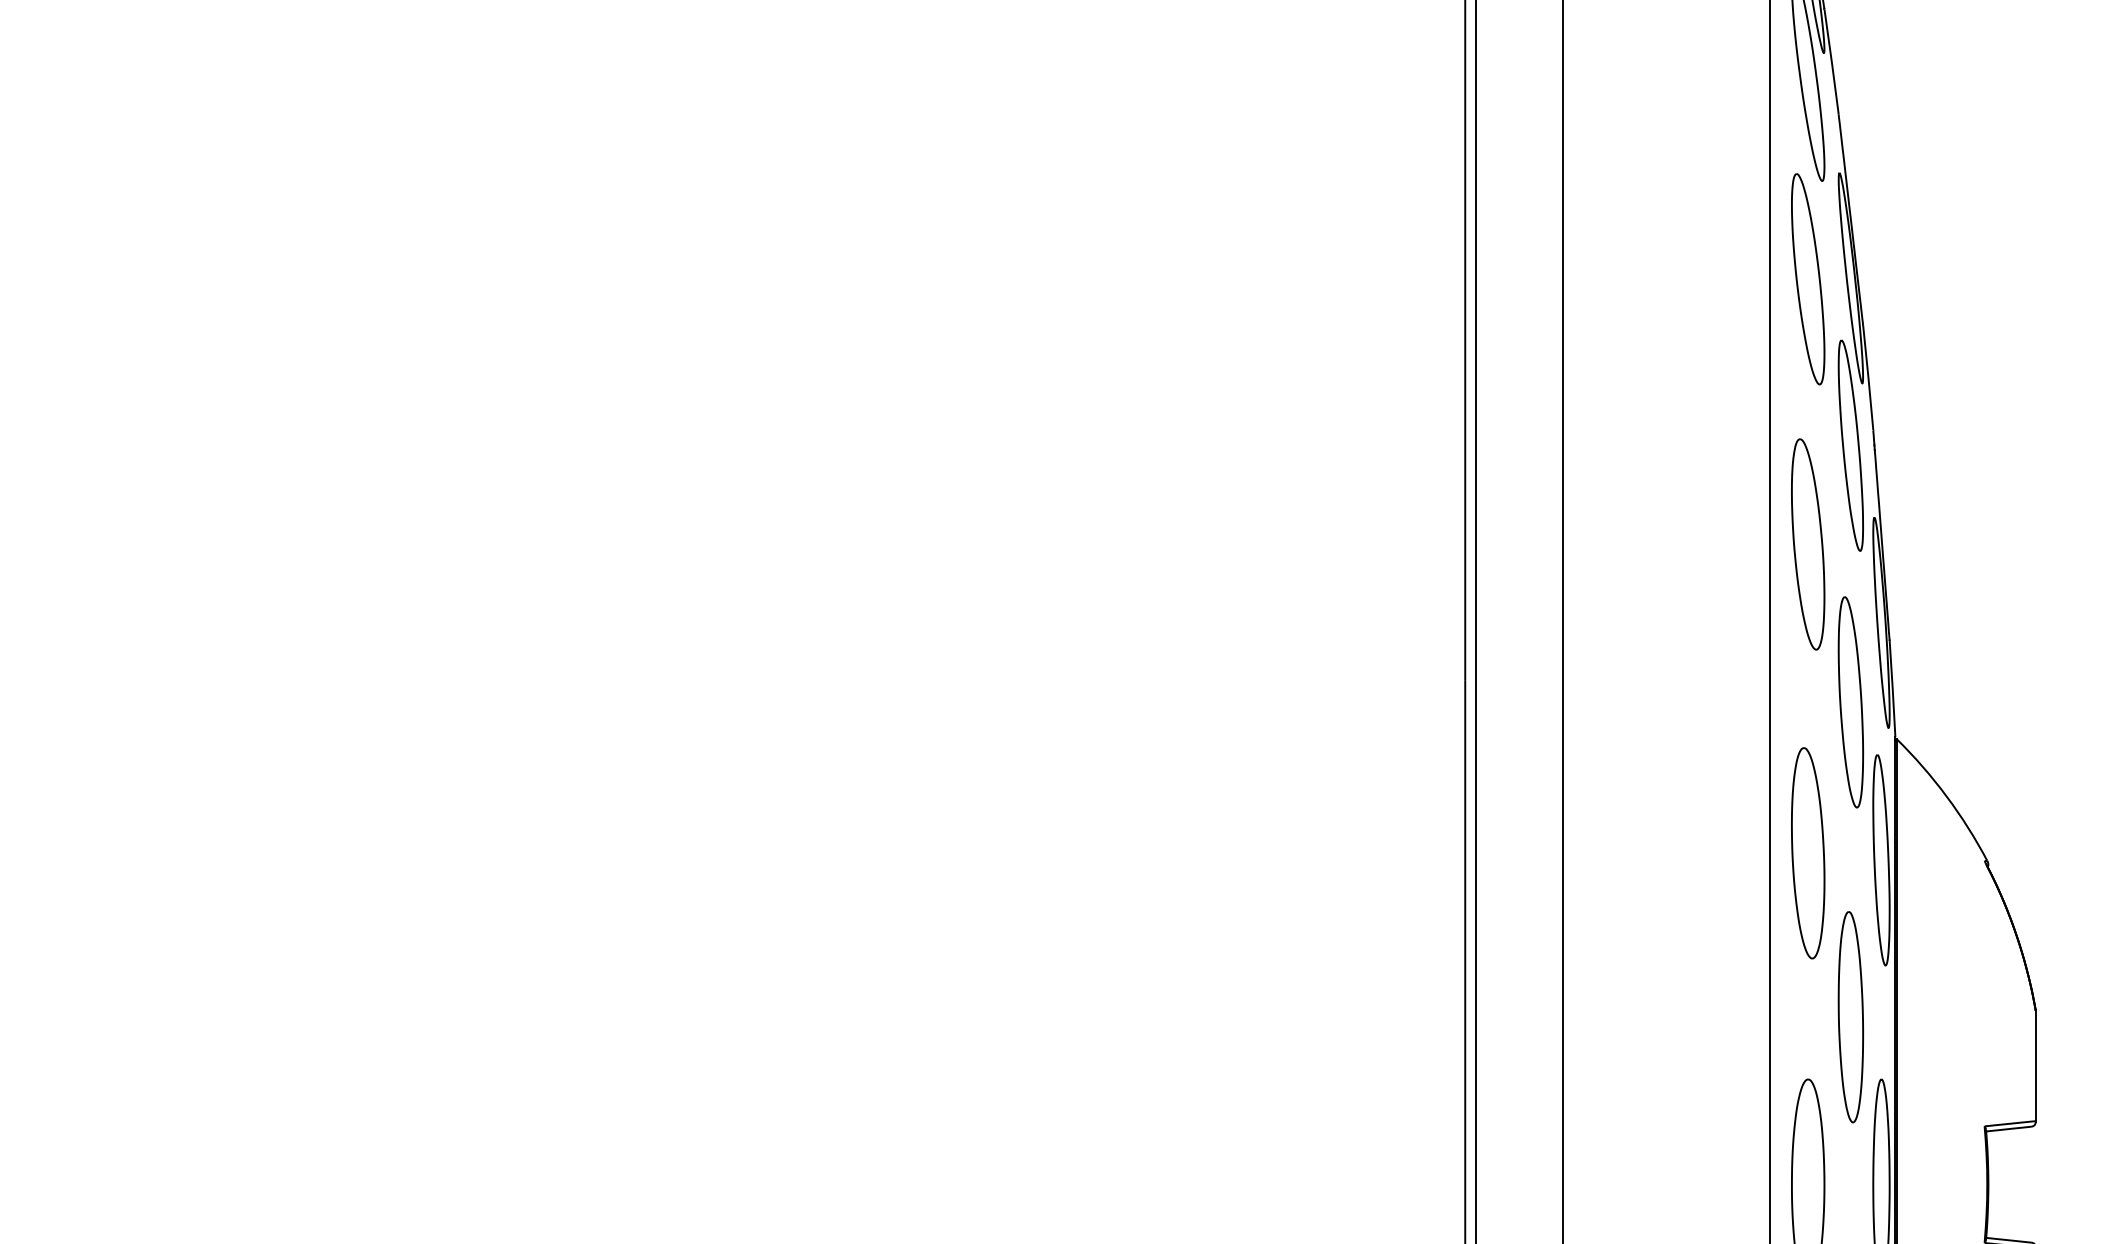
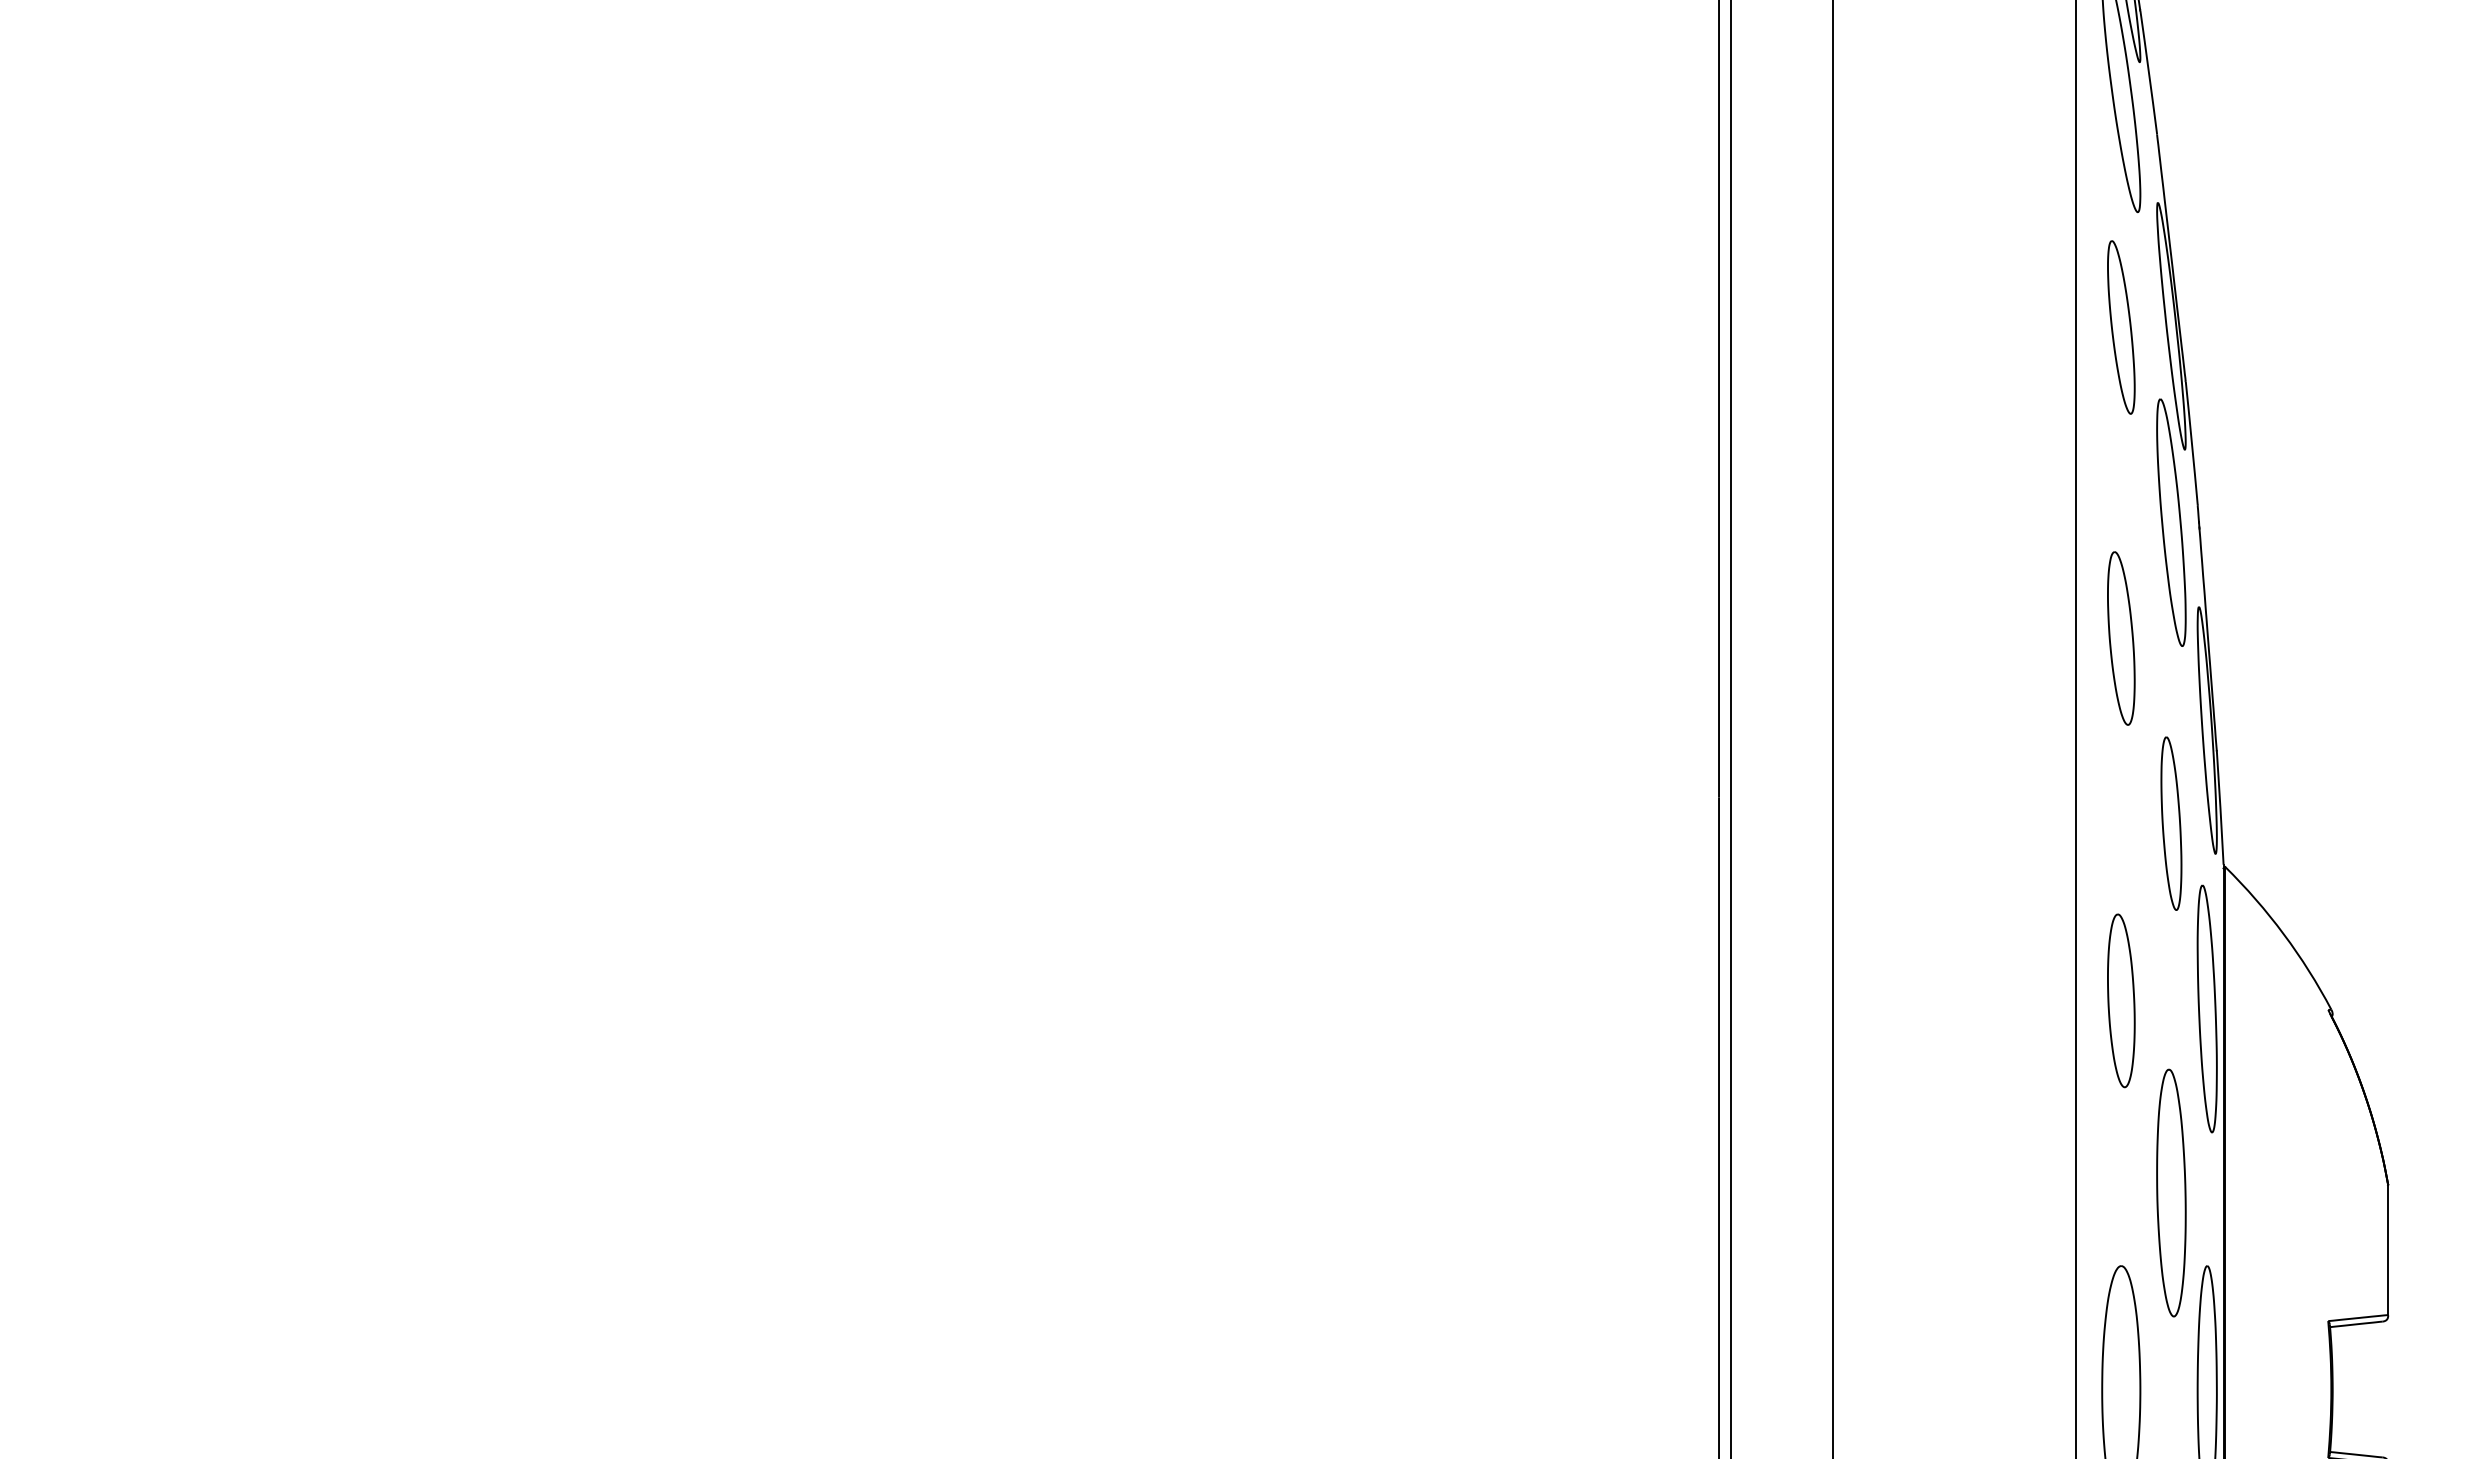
part: (1808, 279) -> (2121, 327), size x0.7
part: (1808, 544) -> (2121, 638), size x0.7
part: (1850, 702) -> (2171, 823), size x0.7
part: (1808, 853) -> (2121, 1000), size x0.7

